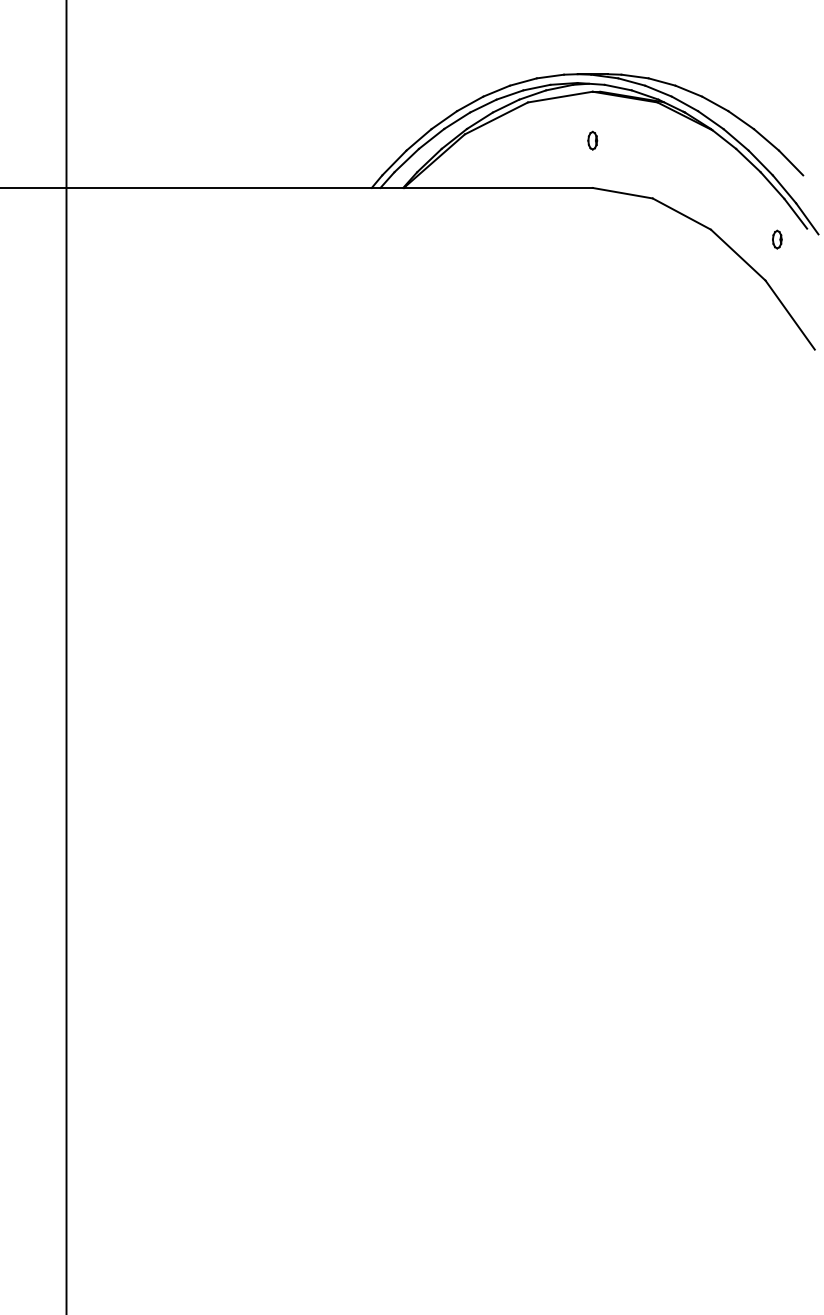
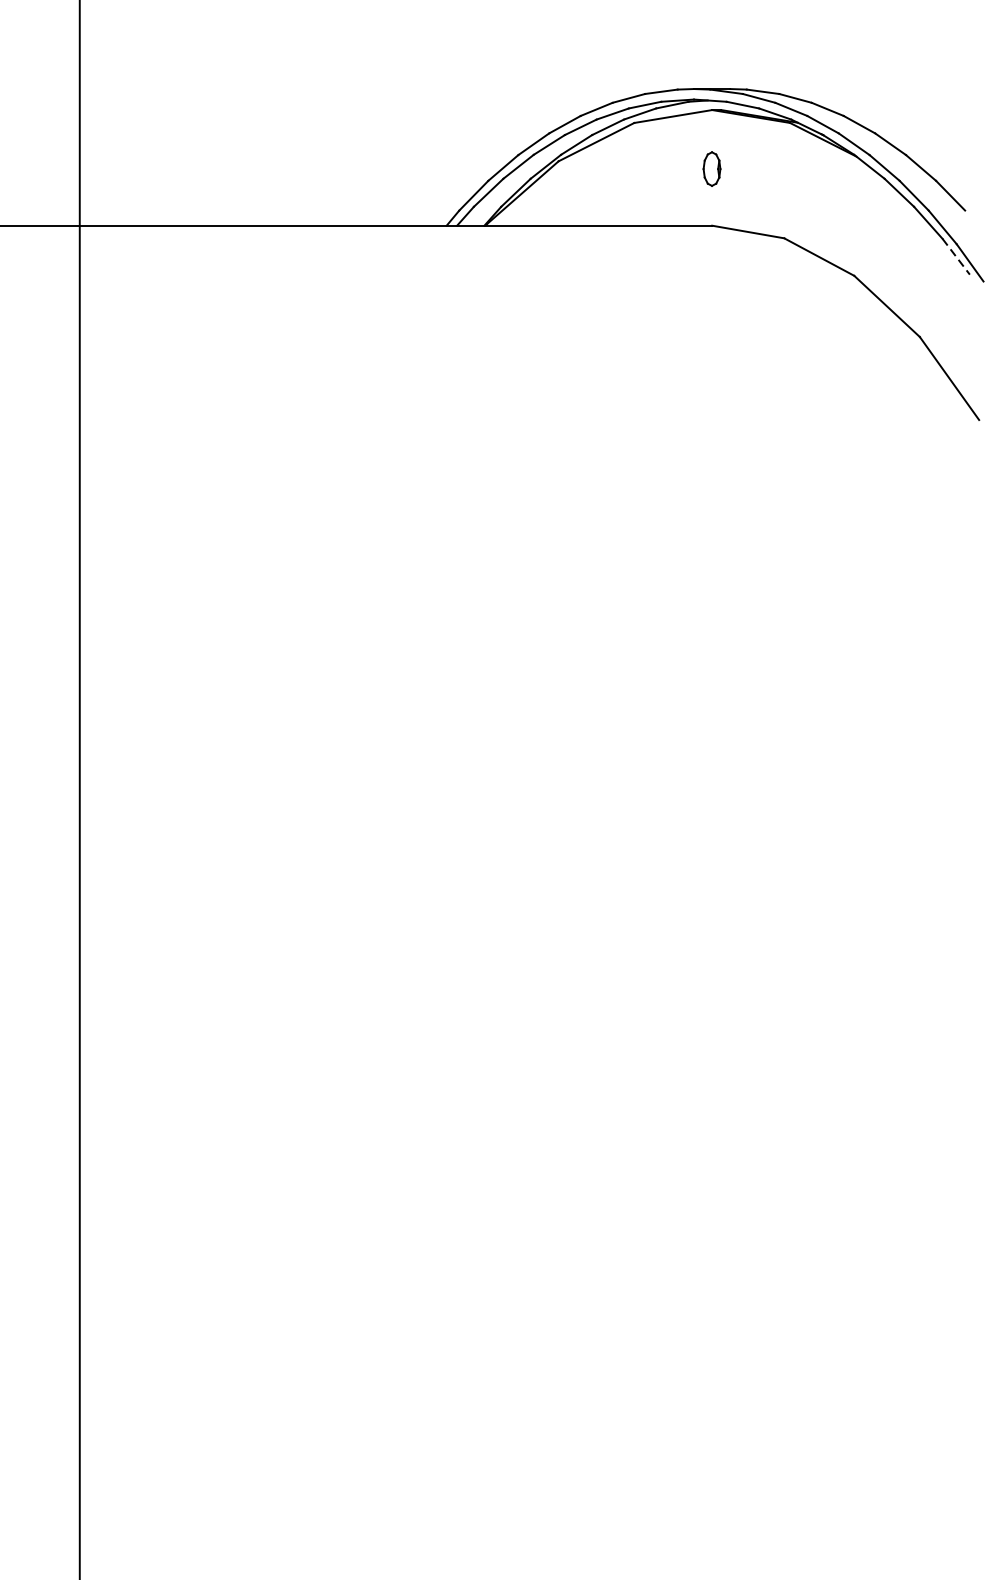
part: (592, 140) -> (711, 168), size x1.6
line: (795, 213) -> (955, 256), solid -> dashed
part: (777, 239) -> (934, 287), removed

